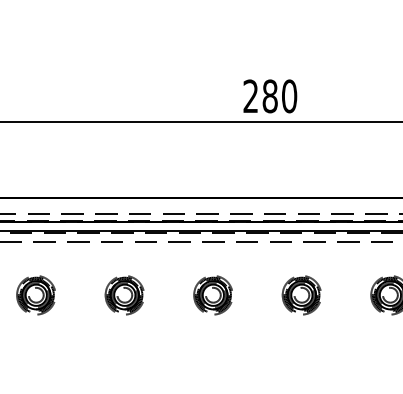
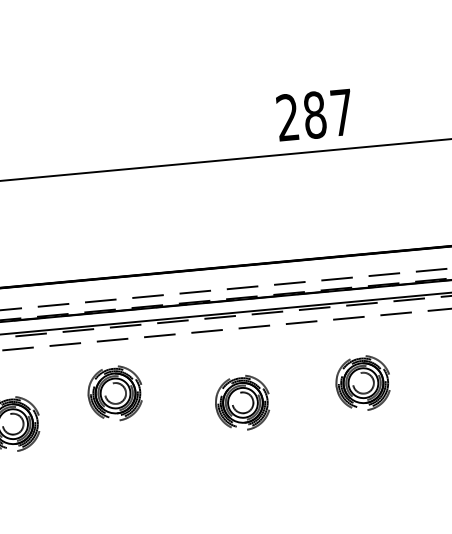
text: (289, 96) -> (342, 112), 280 -> 287
part: (124, 295) -> (115, 393), moved
part: (212, 295) -> (241, 403), moved
part: (301, 295) -> (362, 383), moved

